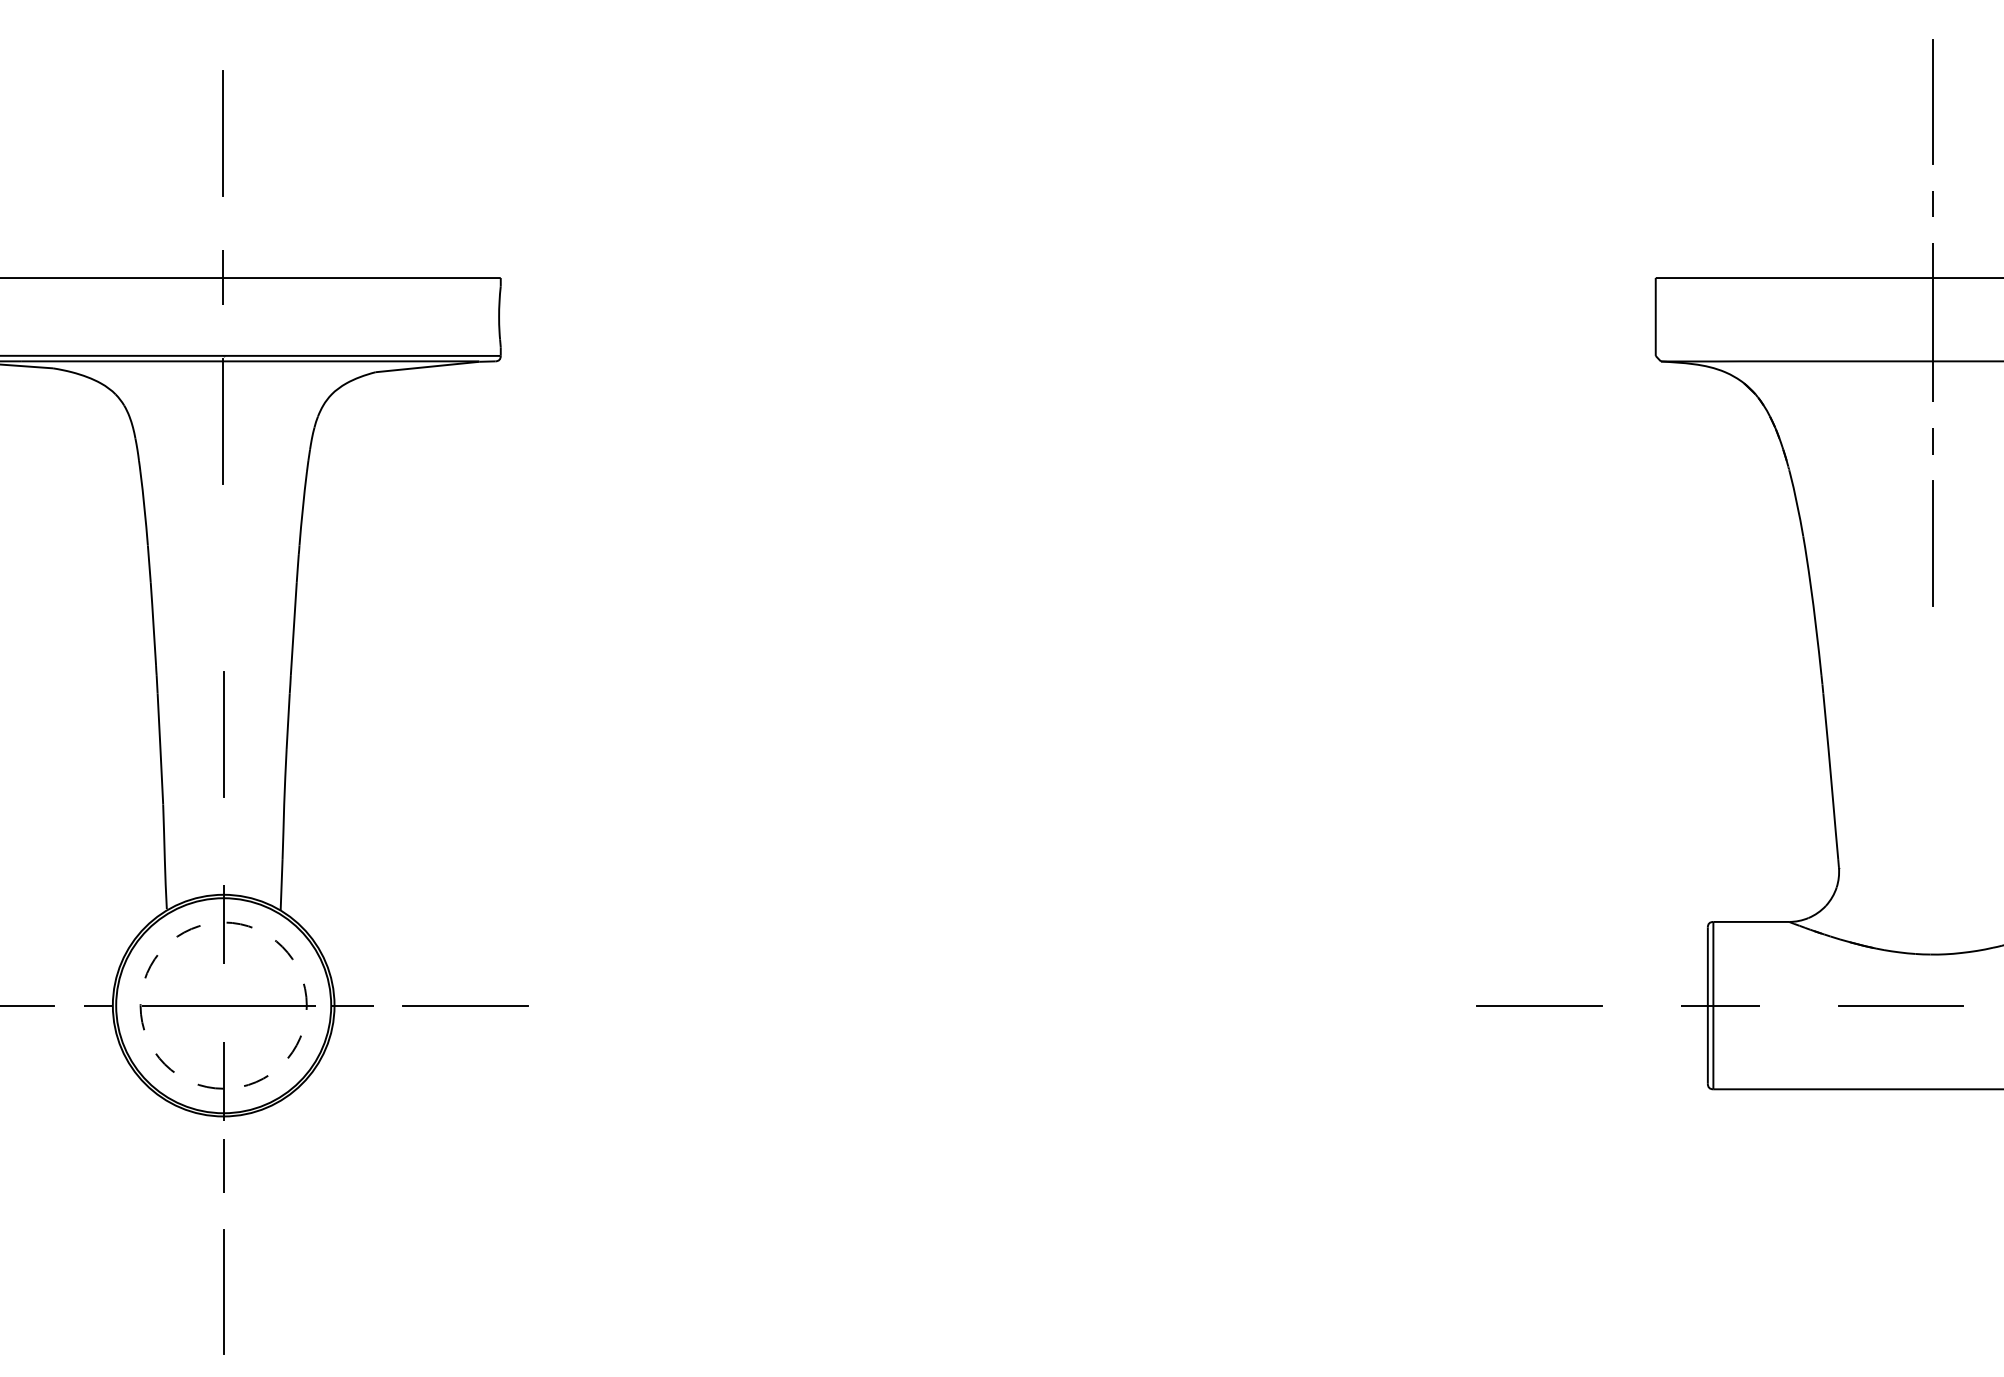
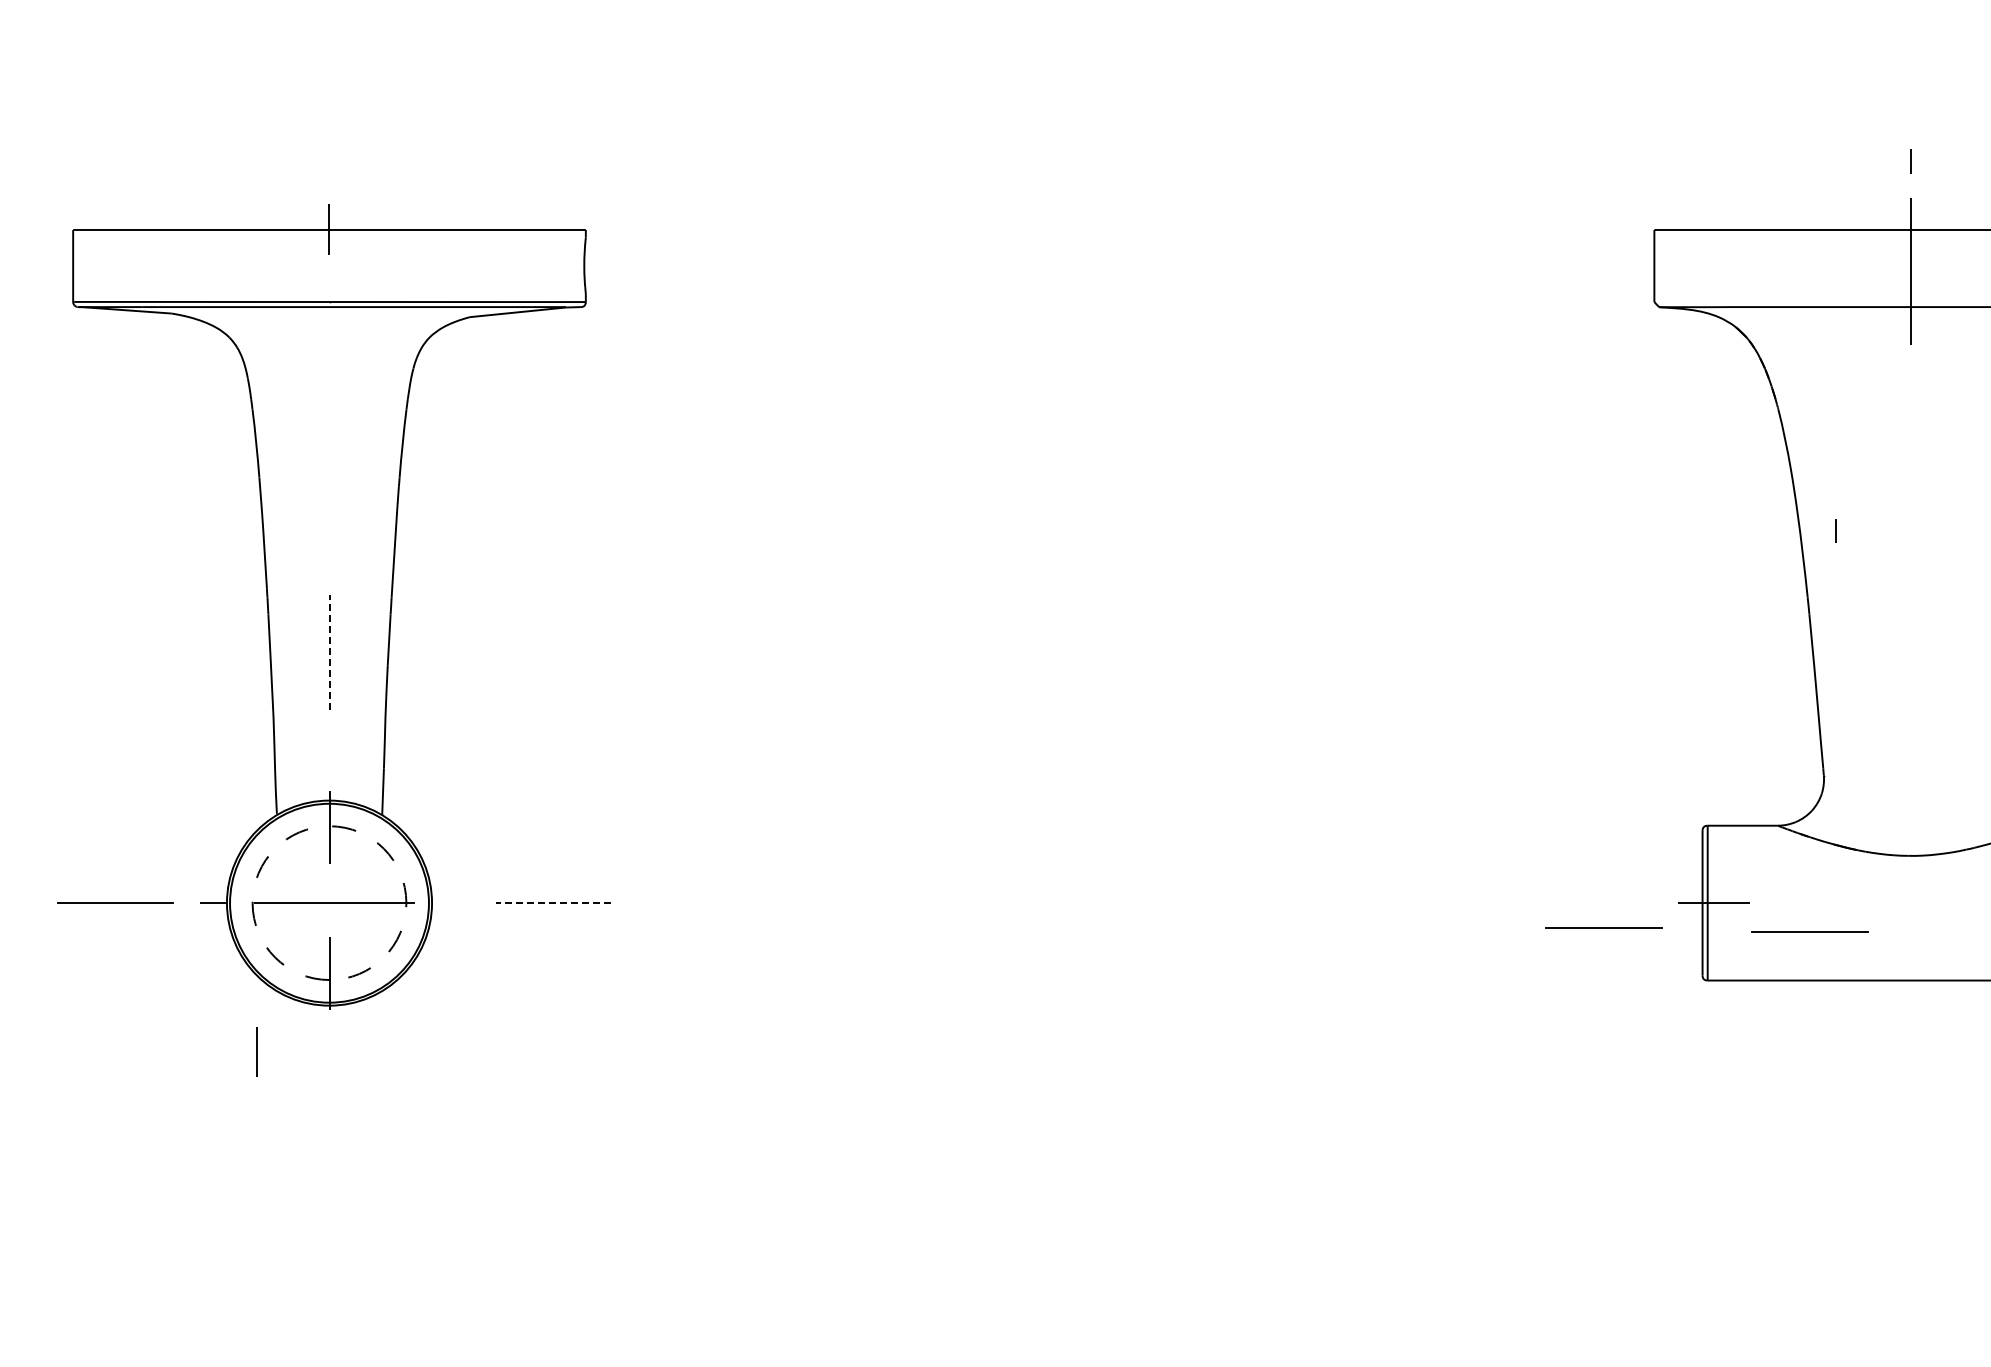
line: (1932, 101) -> (1910, 66), removed
line: (222, 132) -> (328, 95), removed
line: (223, 421) -> (329, 362), removed
line: (1932, 440) -> (1835, 530), moved
line: (1932, 543) -> (1910, 475), removed
line: (223, 734) -> (329, 652), solid -> dashed
line: (1539, 1004) -> (1603, 927), moved
line: (1900, 1004) -> (1809, 931), moved
line: (352, 1006) -> (448, 903), removed
line: (465, 1006) -> (553, 903), solid -> dashed
line: (223, 1165) -> (256, 1051), moved
line: (223, 1291) -> (329, 1167), removed

